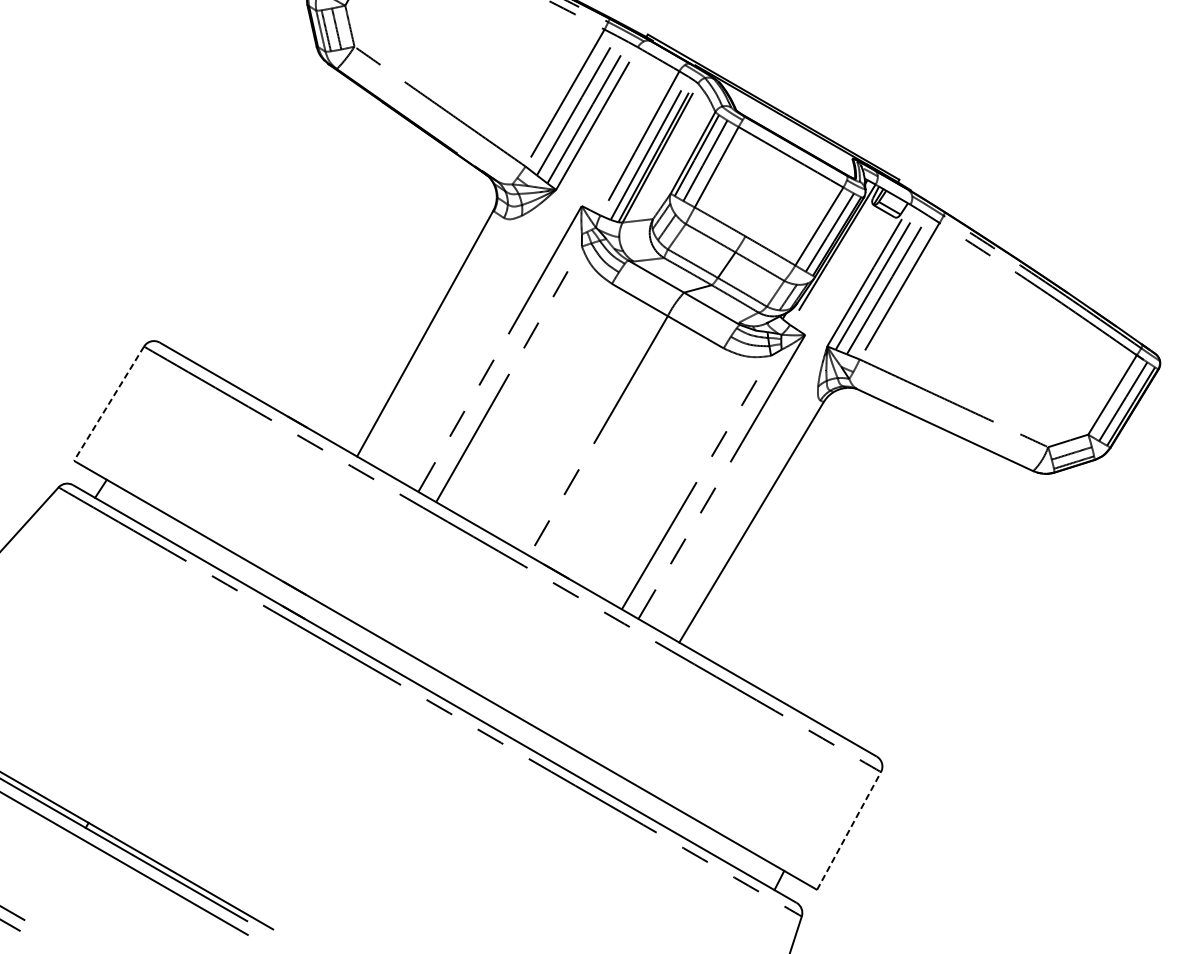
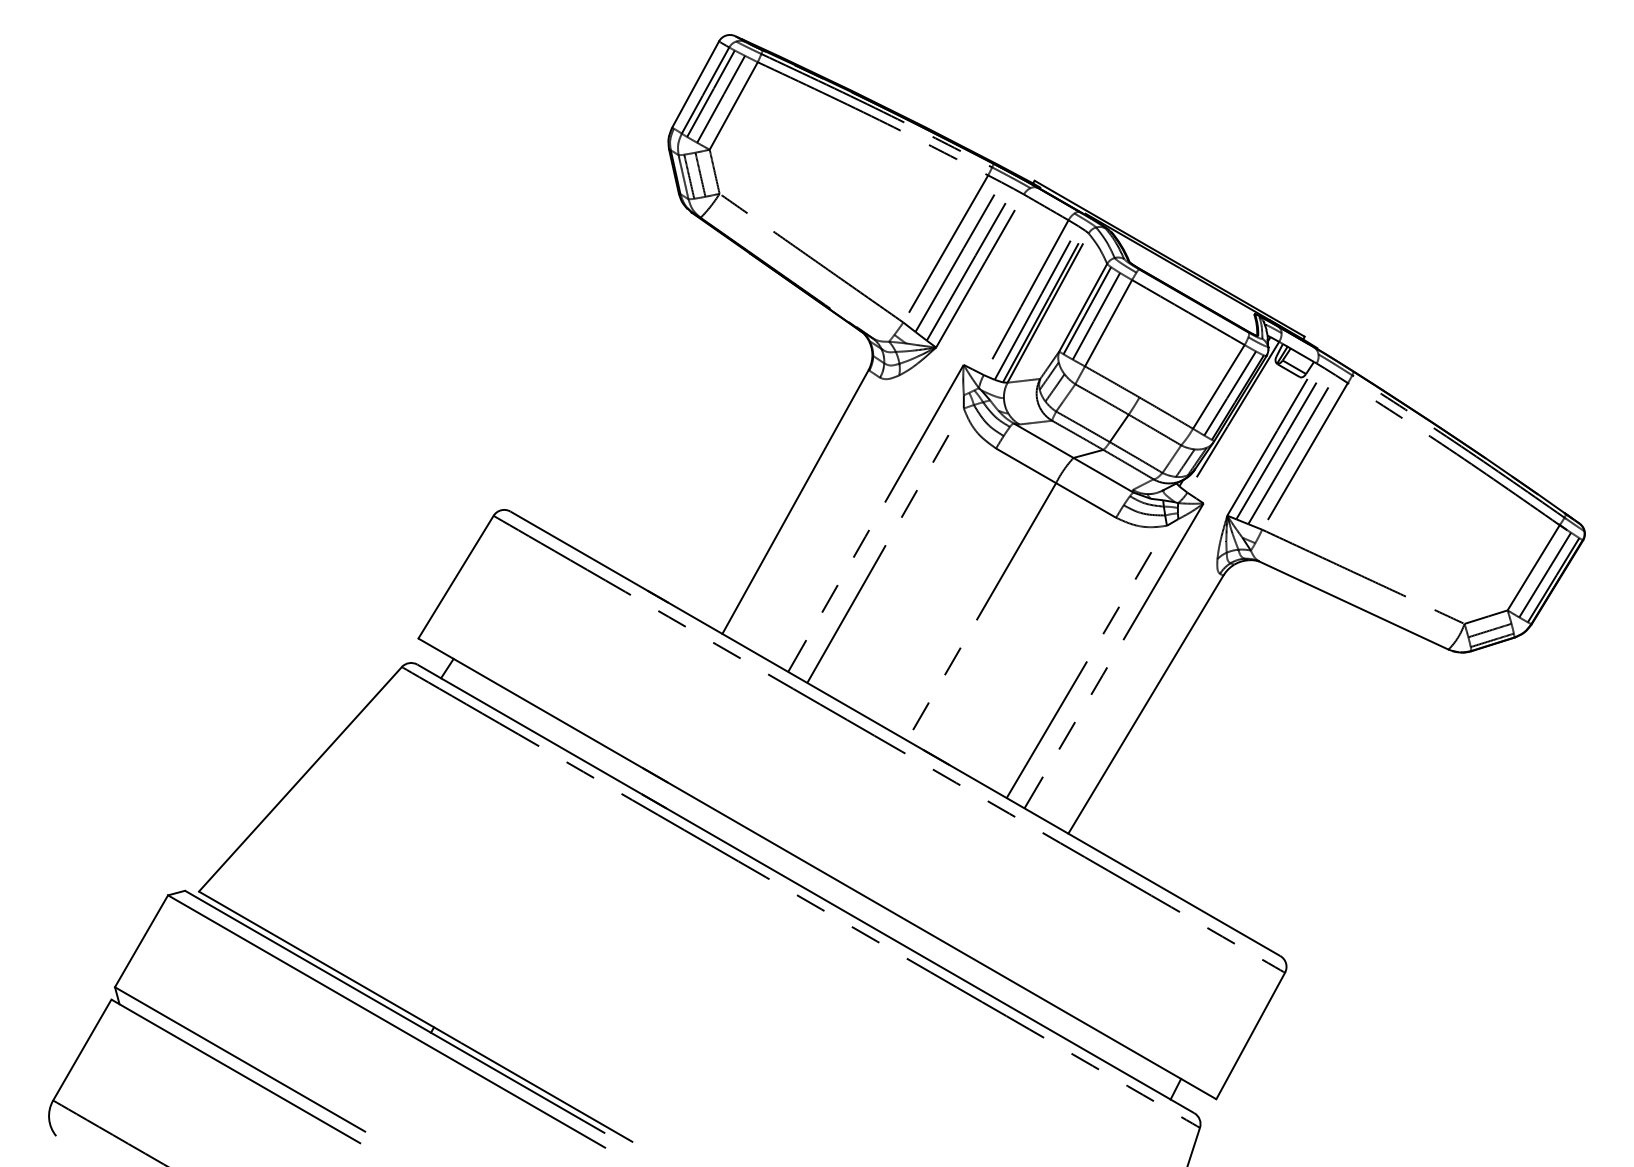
line: (109, 404) -> (456, 577), dashed -> solid
line: (848, 831) -> (1250, 1036), dashed -> solid

